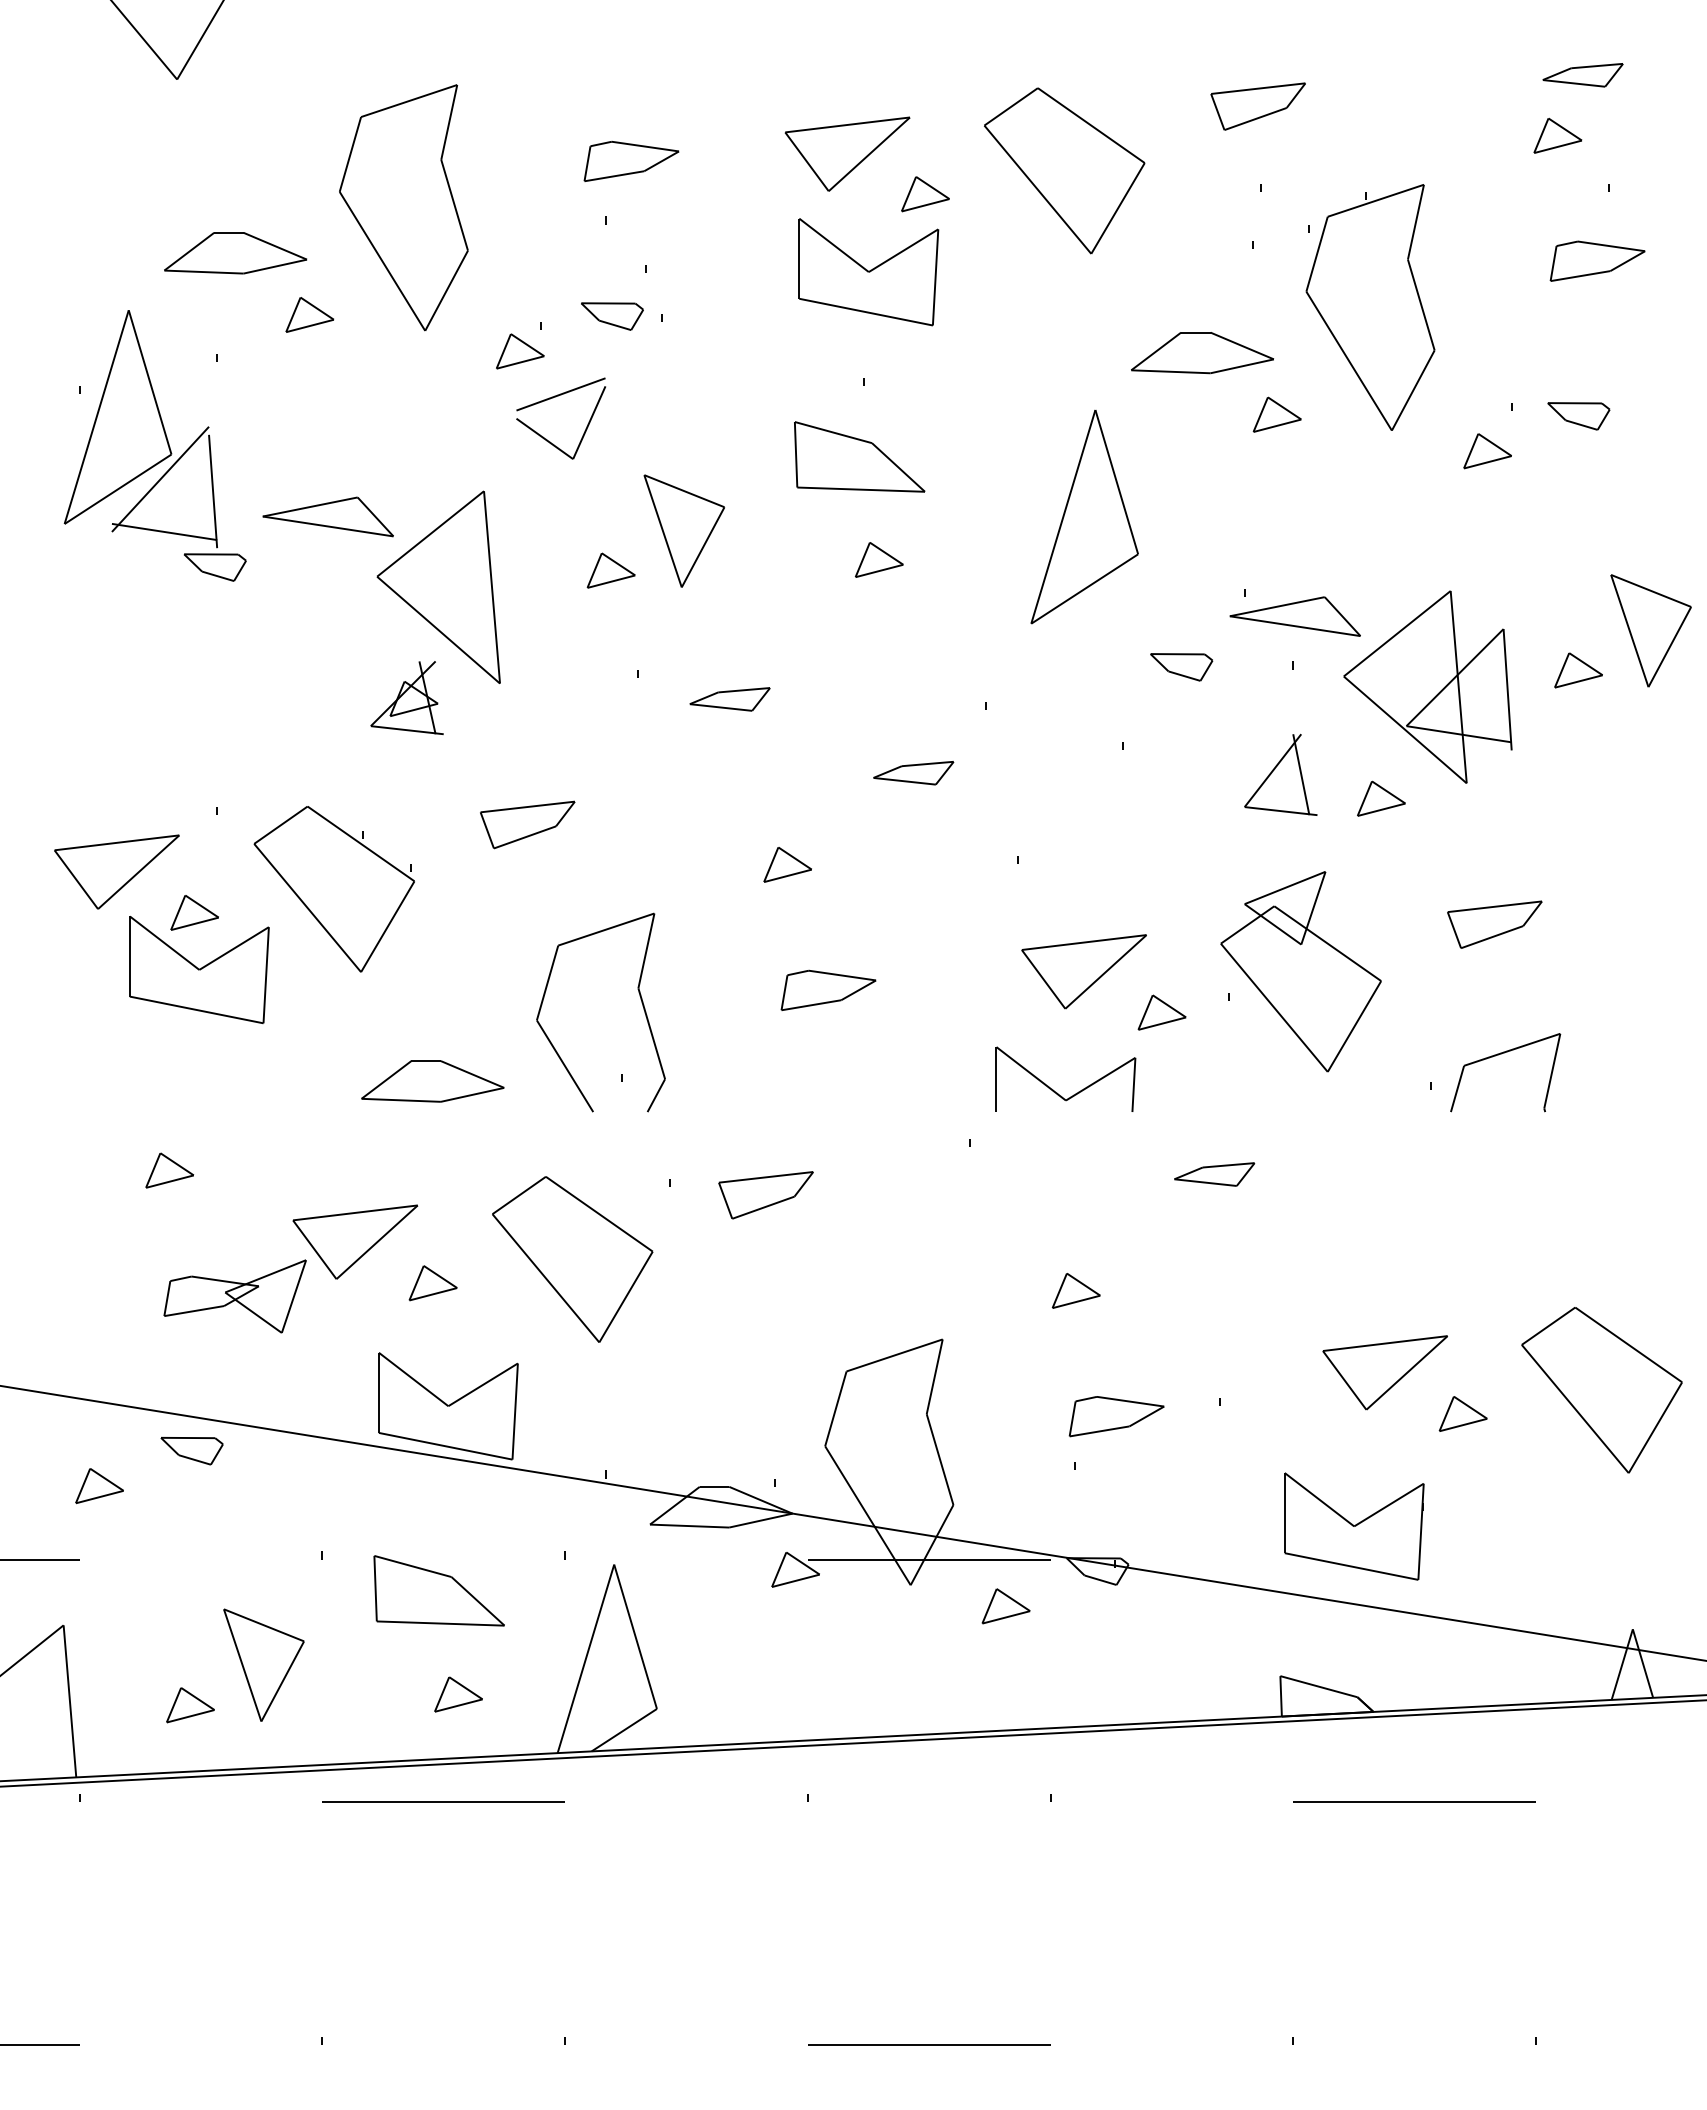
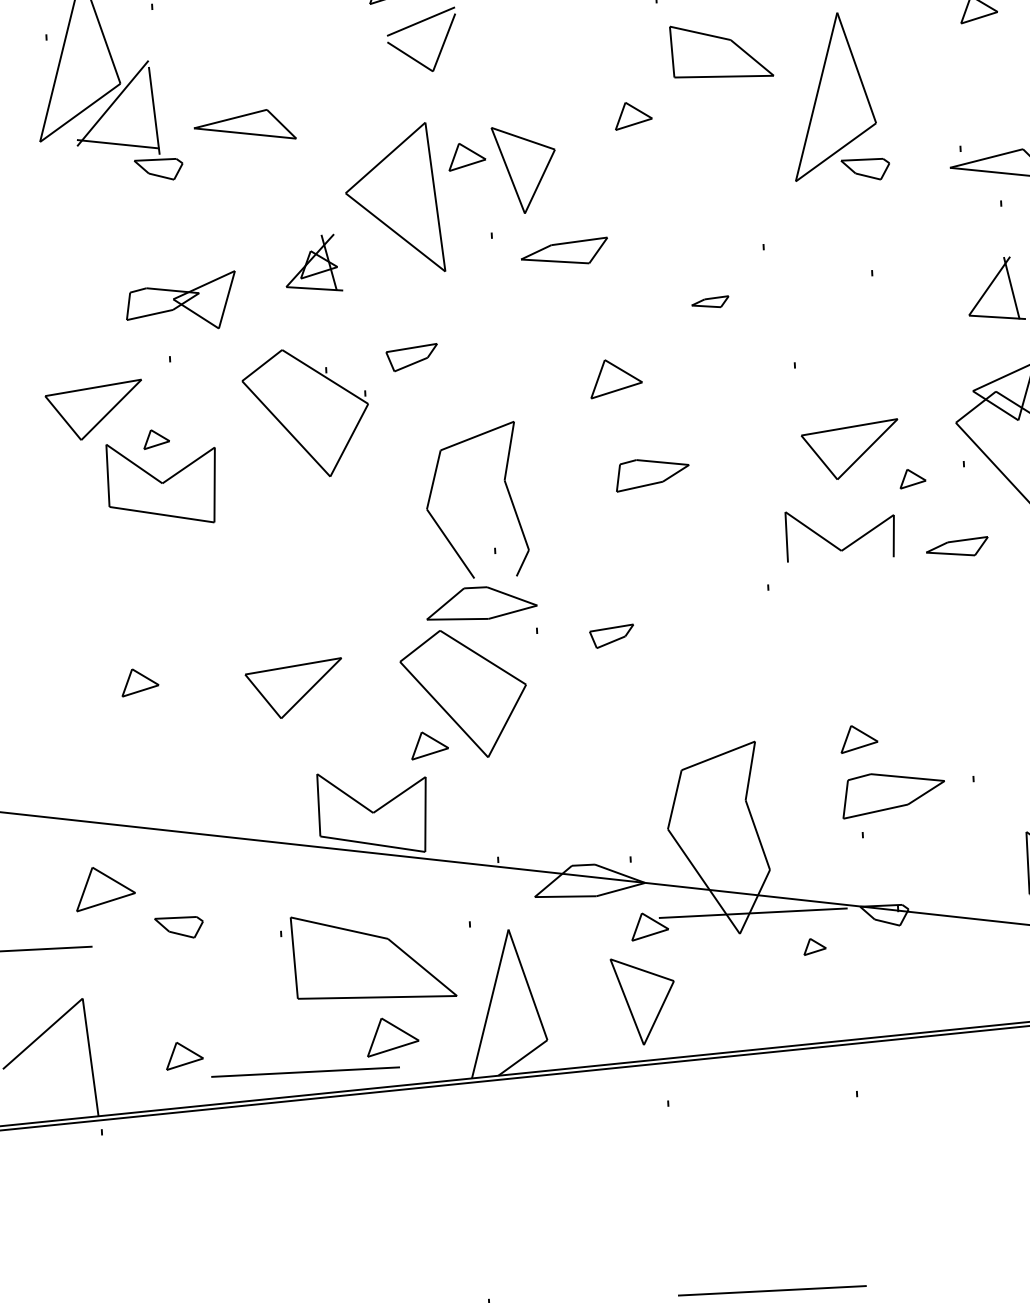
part: (859, 456) -> (721, 50), moved
part: (684, 530) -> (524, 169), moved
part: (878, 559) -> (632, 115), moved
part: (438, 586) -> (393, 198), moved
part: (1181, 667) -> (865, 169), moved
part: (729, 699) -> (564, 252), size x1.4
part: (913, 773) -> (710, 302), size x0.6
part: (527, 824) -> (411, 357), size x0.7
part: (787, 864) -> (615, 378), size x1.4
part: (333, 889) -> (305, 413), moved
part: (194, 912) -> (156, 438), size x0.7
part: (1161, 1012) -> (912, 478), size x0.7
part: (432, 1081) -> (481, 603), moved
part: (169, 1170) -> (139, 682), moved
part: (1214, 1174) -> (957, 547), moved
part: (765, 1195) -> (611, 636), size x0.6
part: (432, 1283) -> (429, 745), moved
part: (1075, 1290) -> (858, 738), moved
part: (234, 1296) -> (180, 302), moved
part: (1116, 1416) -> (893, 794), size x1.4
part: (191, 1451) -> (178, 928), moved
part: (99, 1486) -> (105, 889), size x1.6
part: (438, 1590) -> (372, 956), size x1.6
part: (1005, 1606) -> (814, 946), size x0.6
part: (263, 1664) -> (643, 1000), moved
part: (458, 1694) -> (392, 1036), size x1.4
line: (443, 1801) -> (305, 1071), moved

